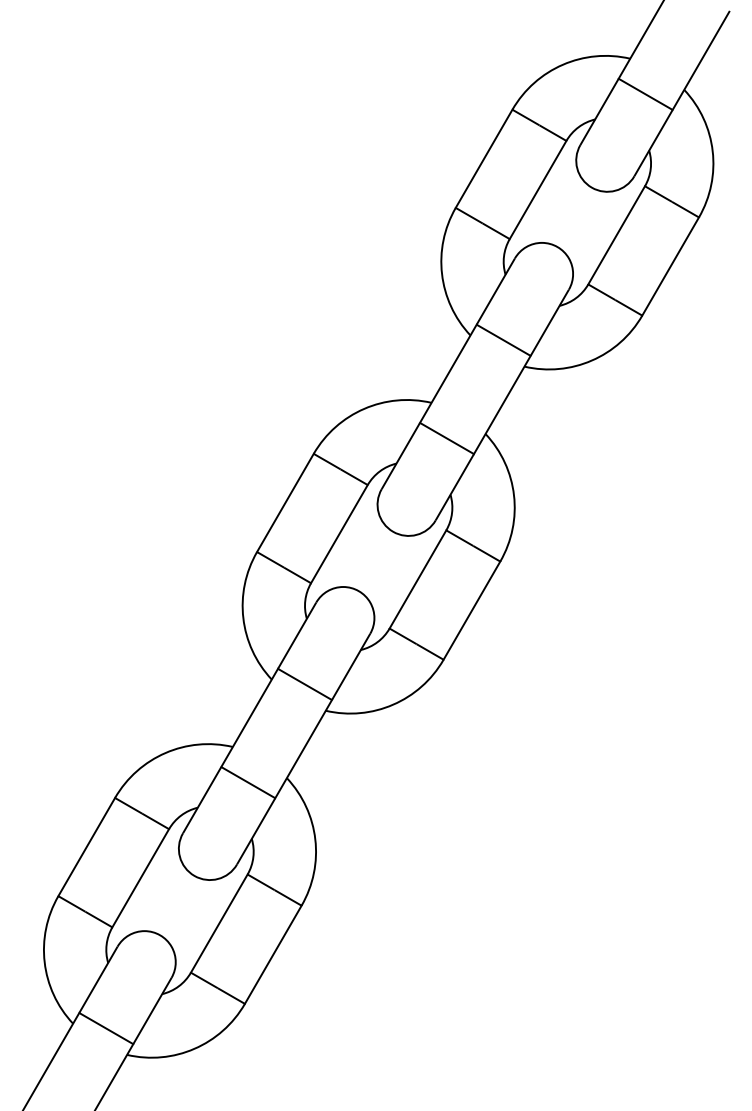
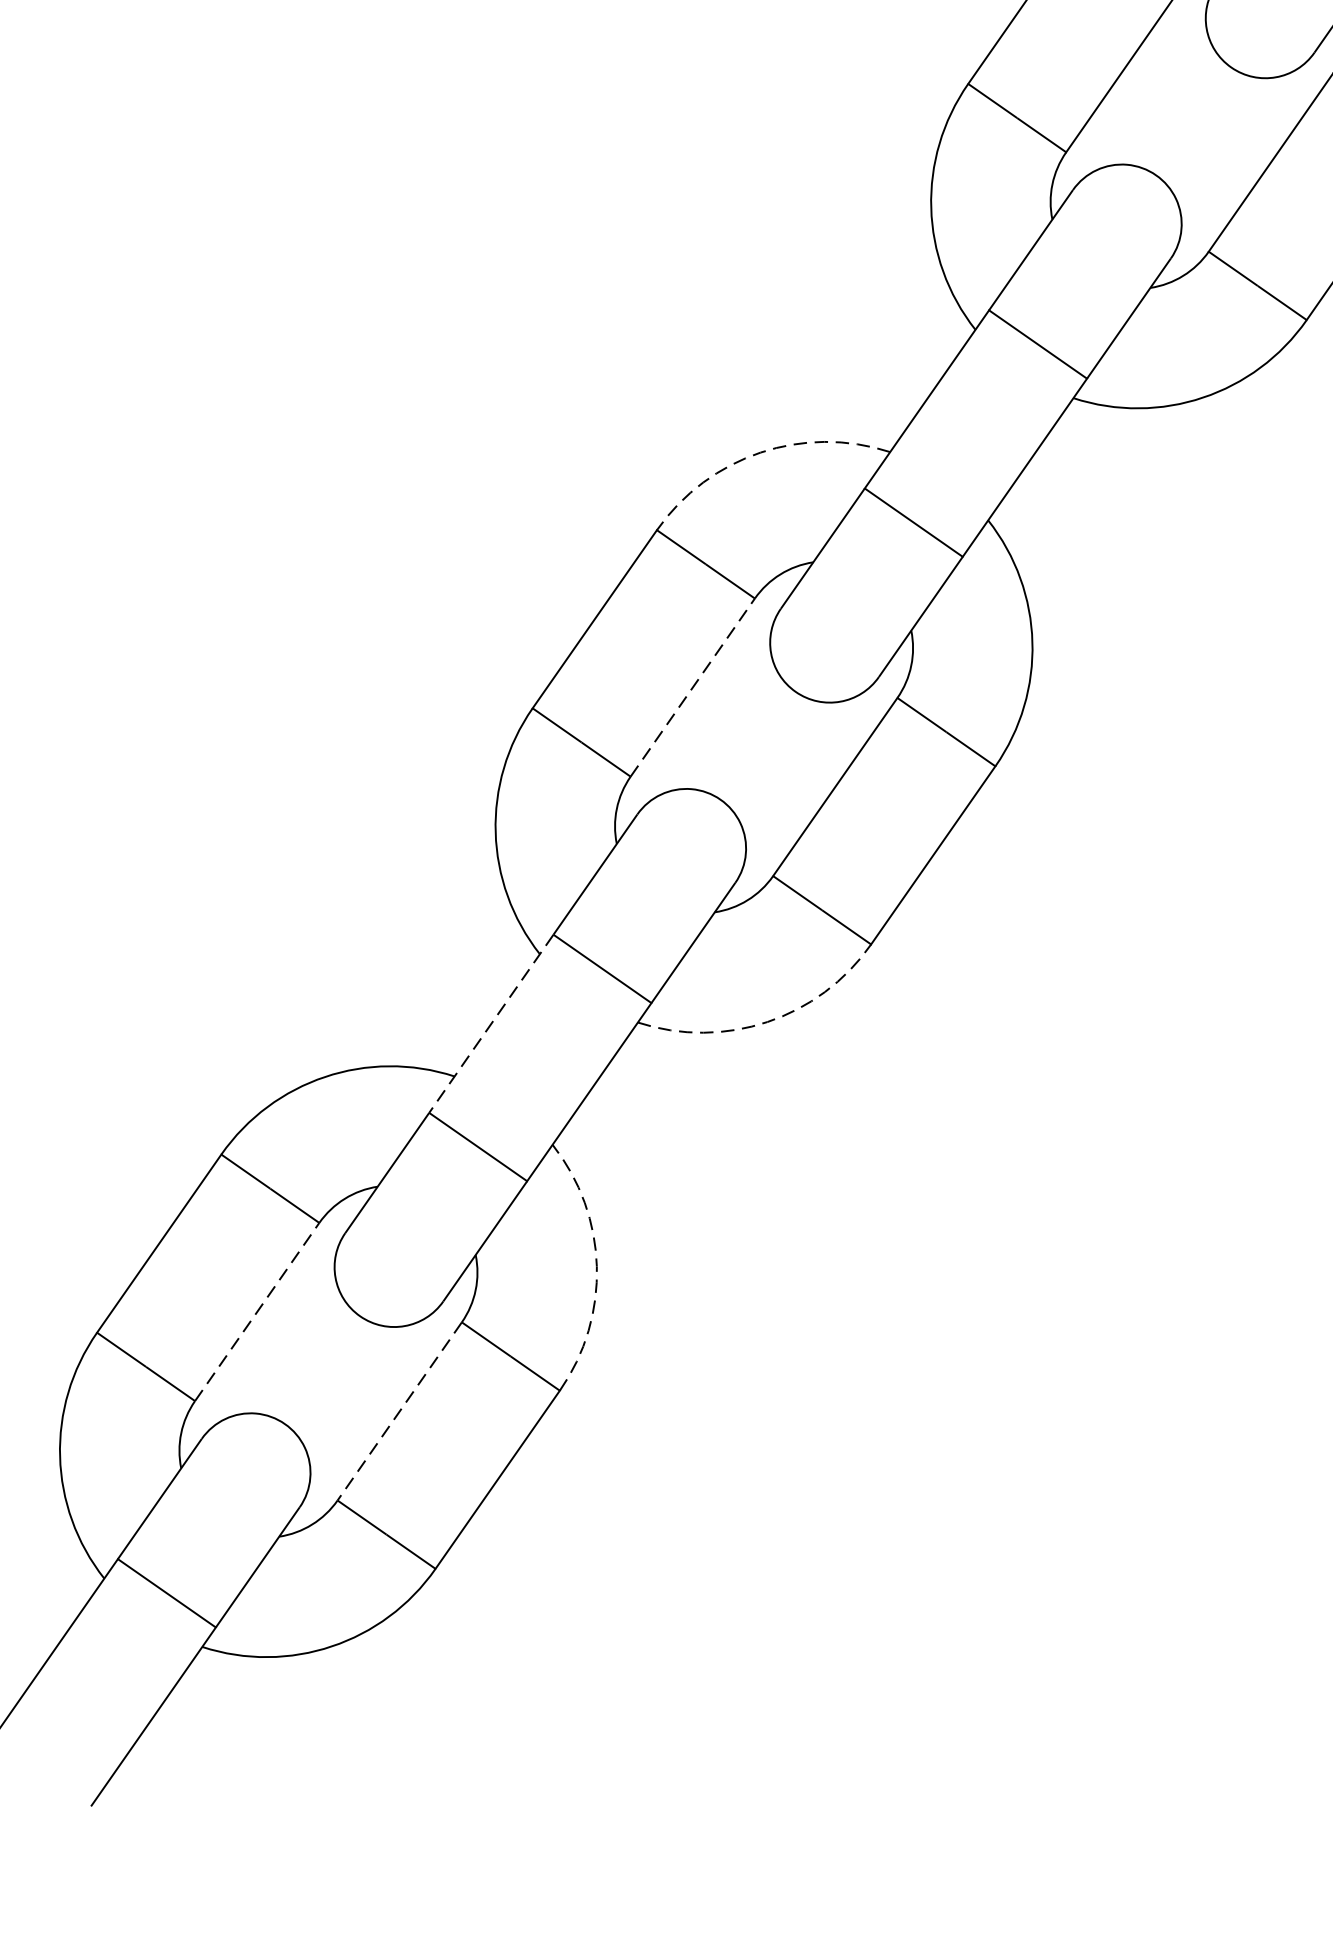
arc: (364, 408) -> (761, 451), solid -> dashed
line: (339, 534) -> (692, 688), solid -> dashed
arc: (393, 704) -> (768, 1021), solid -> dashed
line: (249, 717) -> (491, 1022), solid -> dashed
arc: (315, 839) -> (597, 1266), solid -> dashed
line: (140, 878) -> (256, 1312), solid -> dashed
line: (219, 923) -> (400, 1411), solid -> dashed

